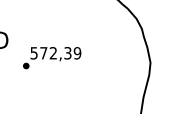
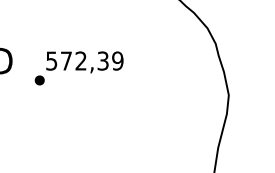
text: (52, 58) -> (79, 69), moved

